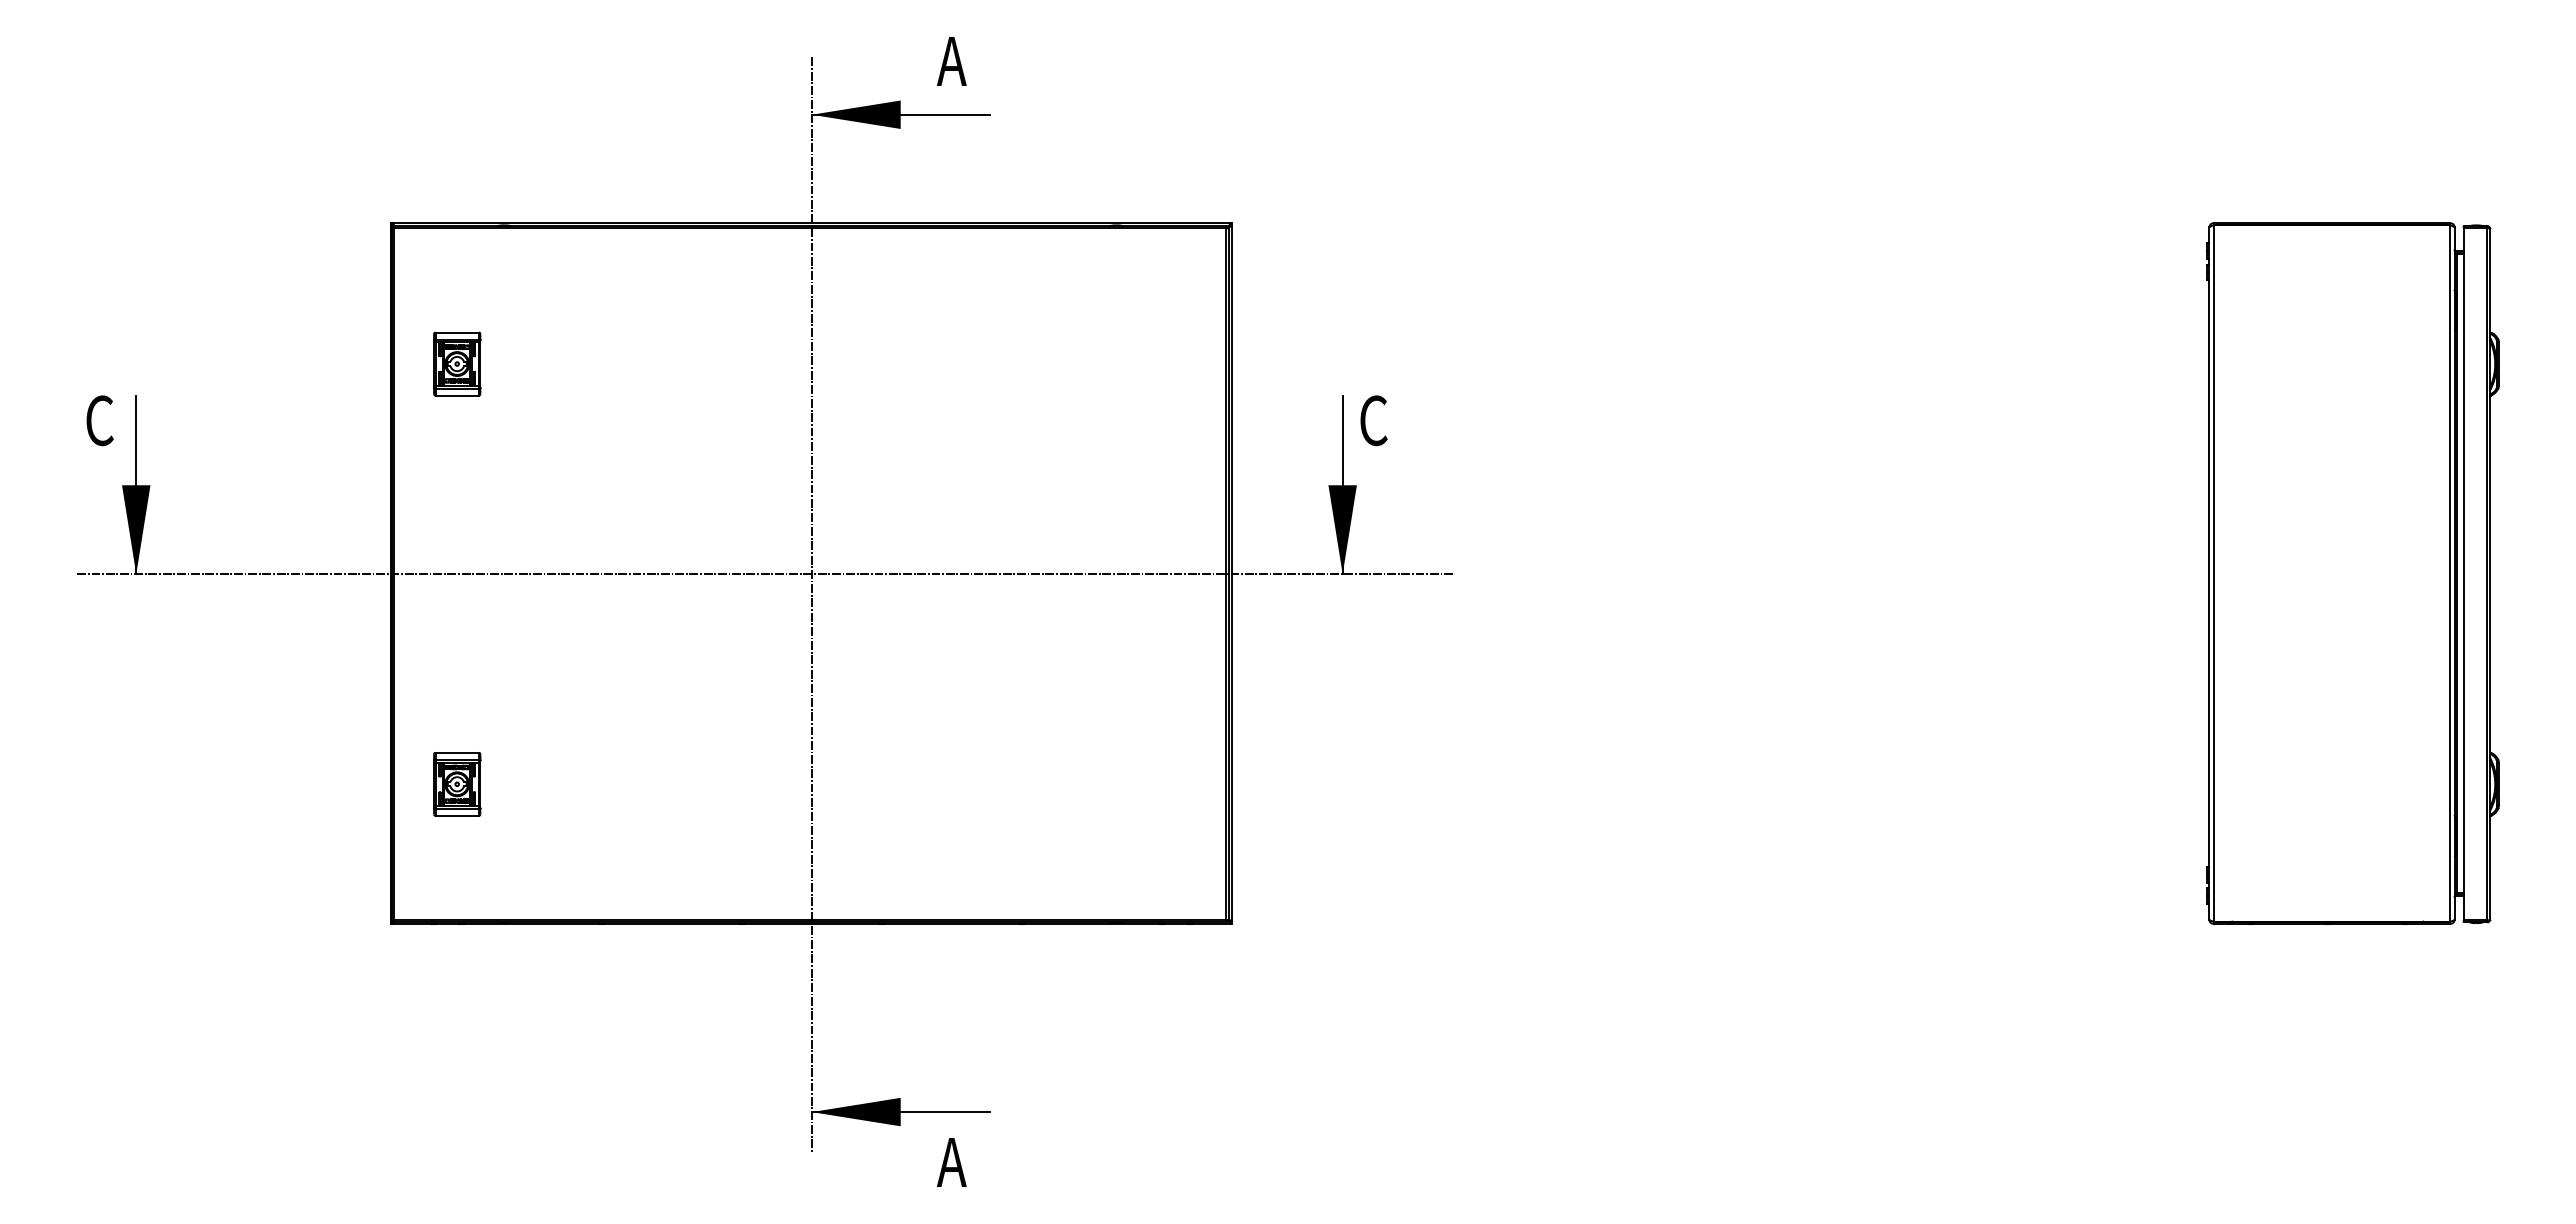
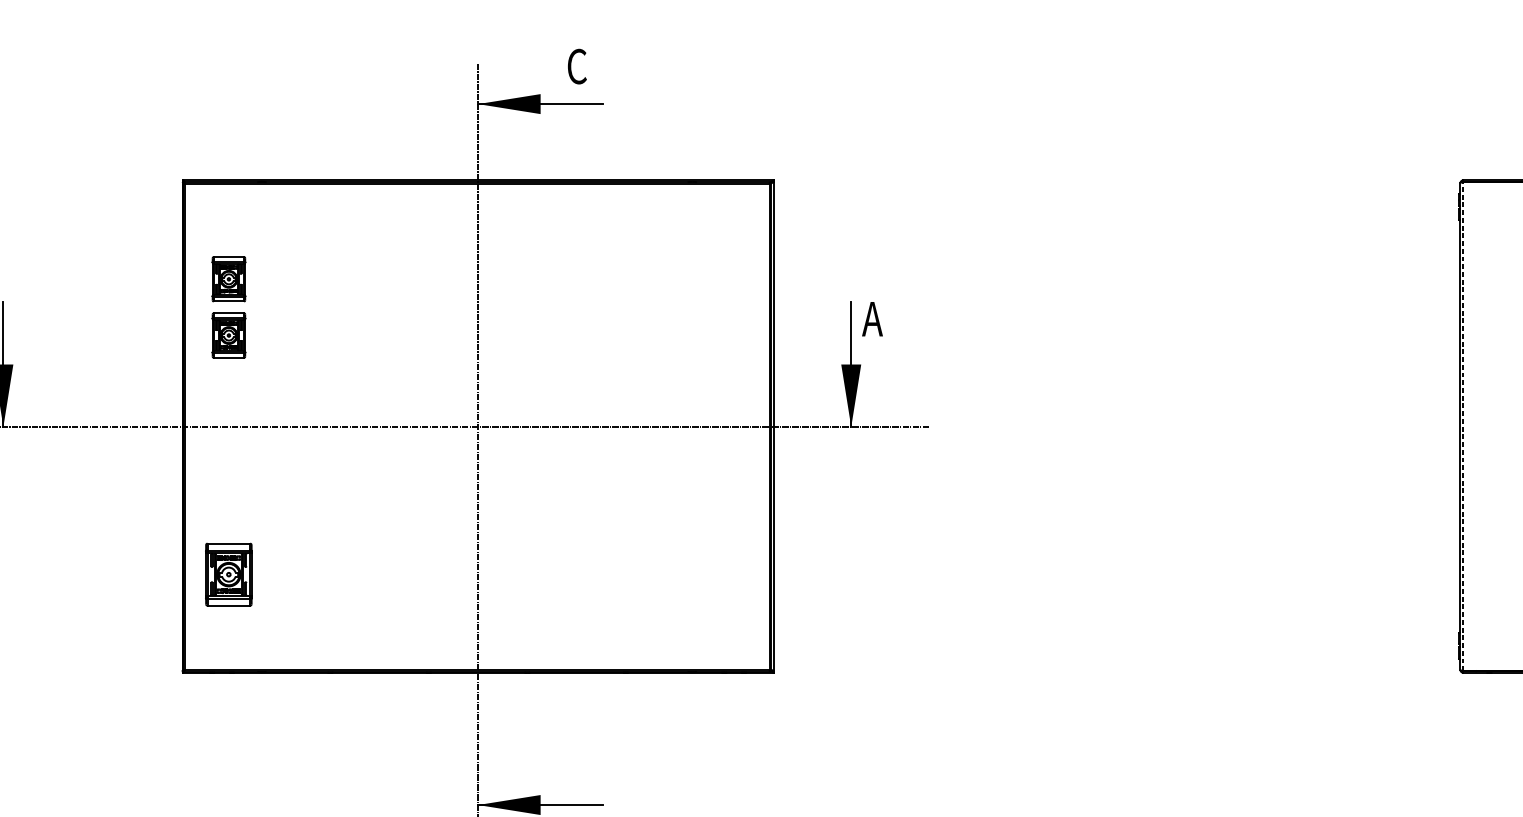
text: (951, 61) -> (576, 66), А -> С
text: (1372, 420) -> (872, 318), С -> А
part: (457, 443) -> (229, 335), added
line: (2213, 573) -> (1463, 426), solid -> dashed
part: (457, 784) -> (229, 574), size x1.4

